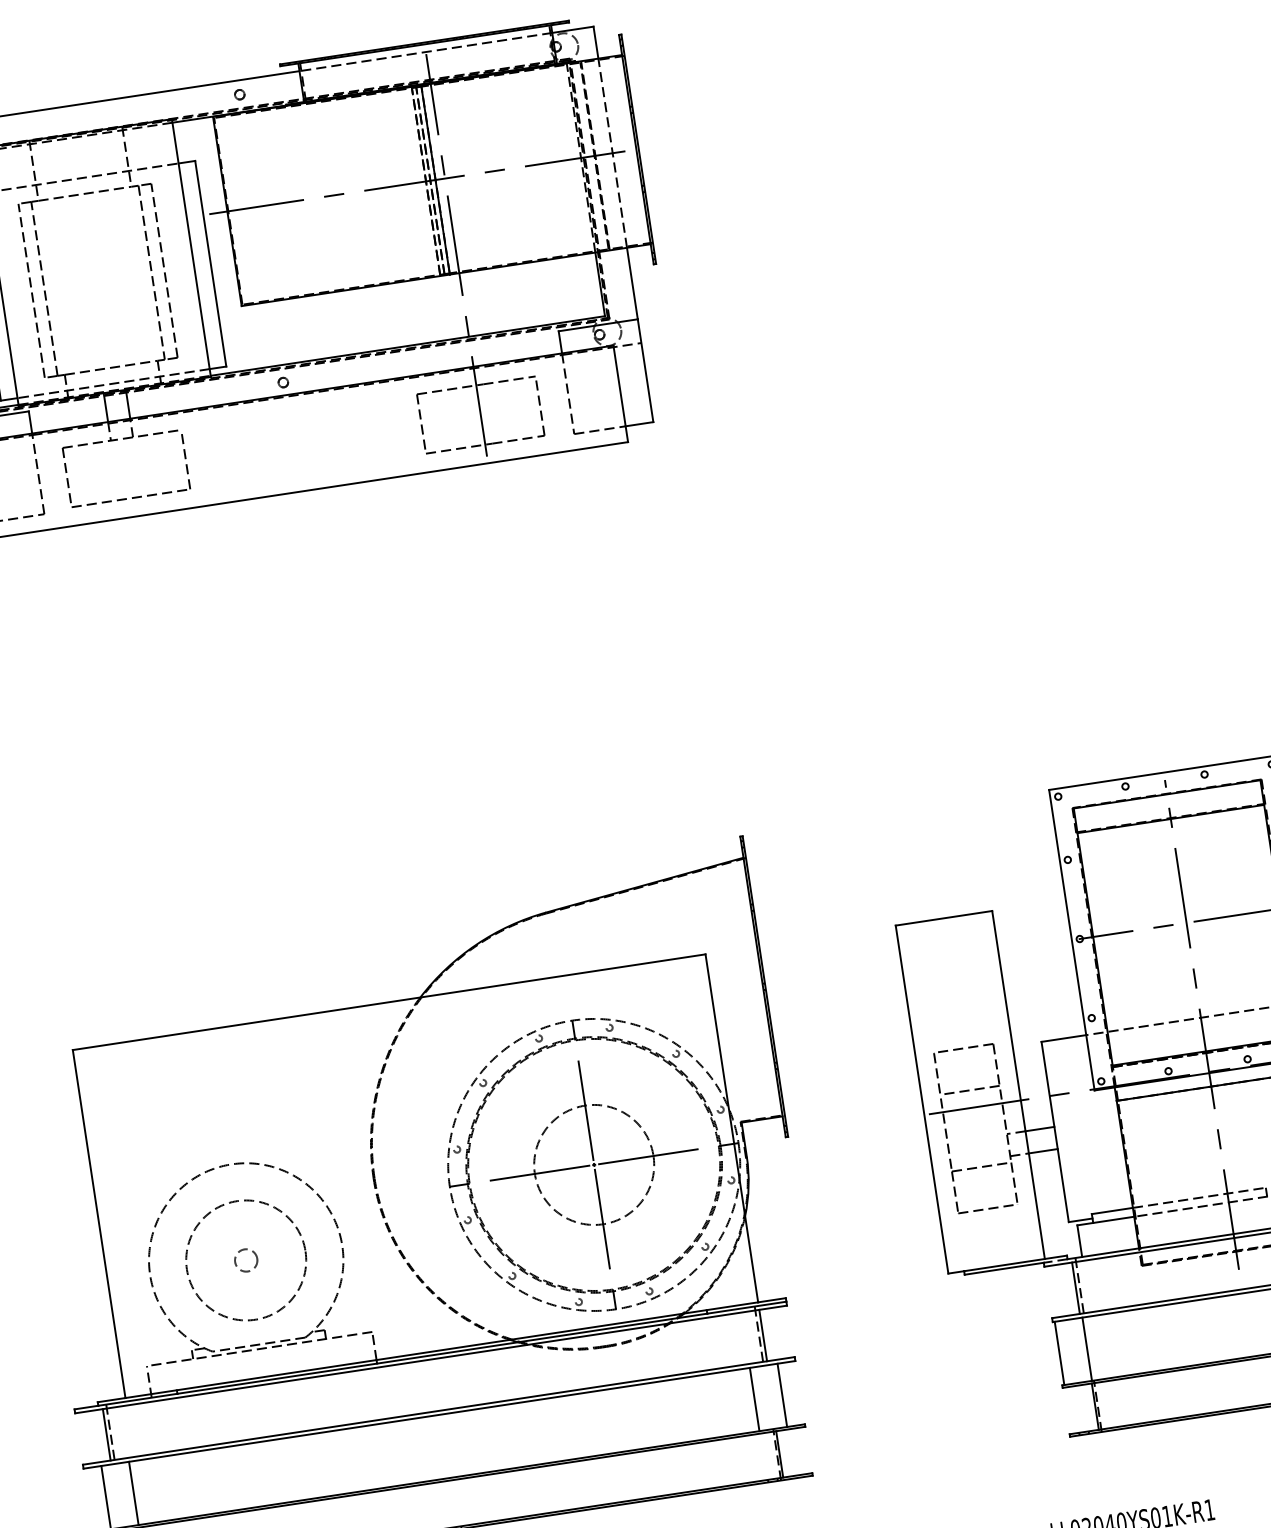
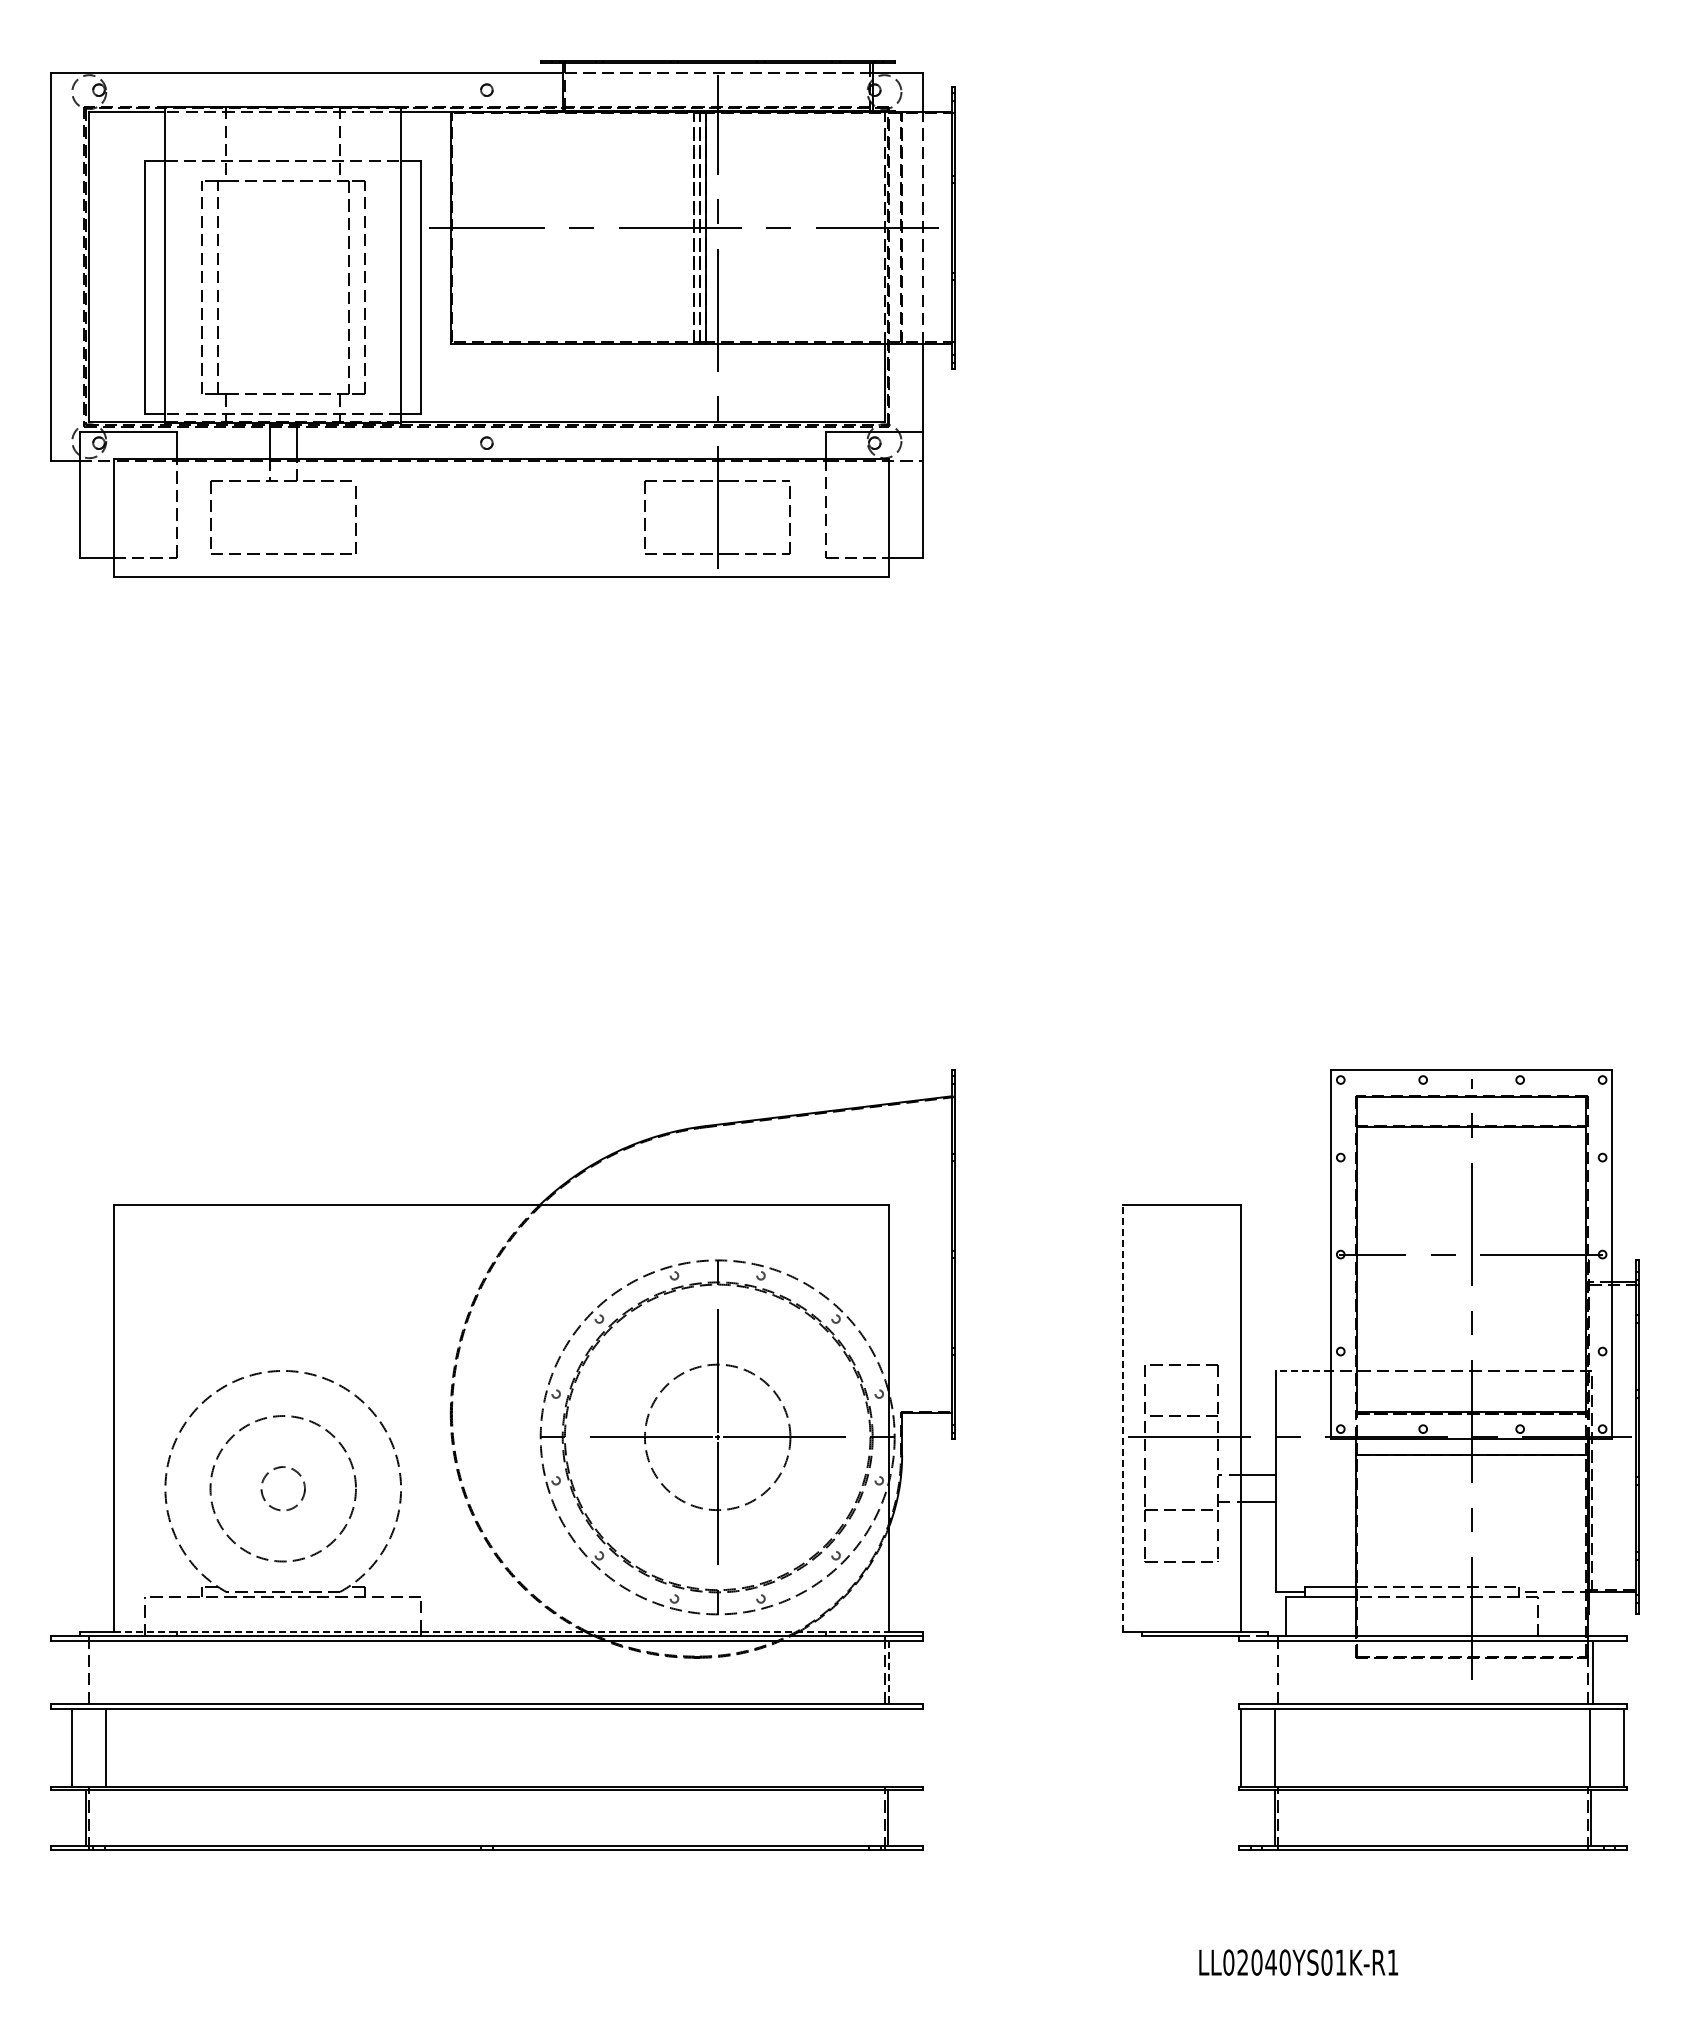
line: (1063, 1038) -> (1303, 1370), solid -> dashed
line: (921, 1098) -> (1122, 1417), solid -> dashed
circle: (245, 1260) -> (282, 1488), size x1.6
line: (1075, 1288) -> (1272, 1672), removed
line: (763, 1335) -> (889, 1672), solid -> dashed
line: (441, 1349) -> (501, 1631), solid -> dashed
line: (782, 1395) -> (901, 1747), removed
line: (754, 1399) -> (867, 1747), removed
line: (106, 1434) -> (84, 1672), removed

